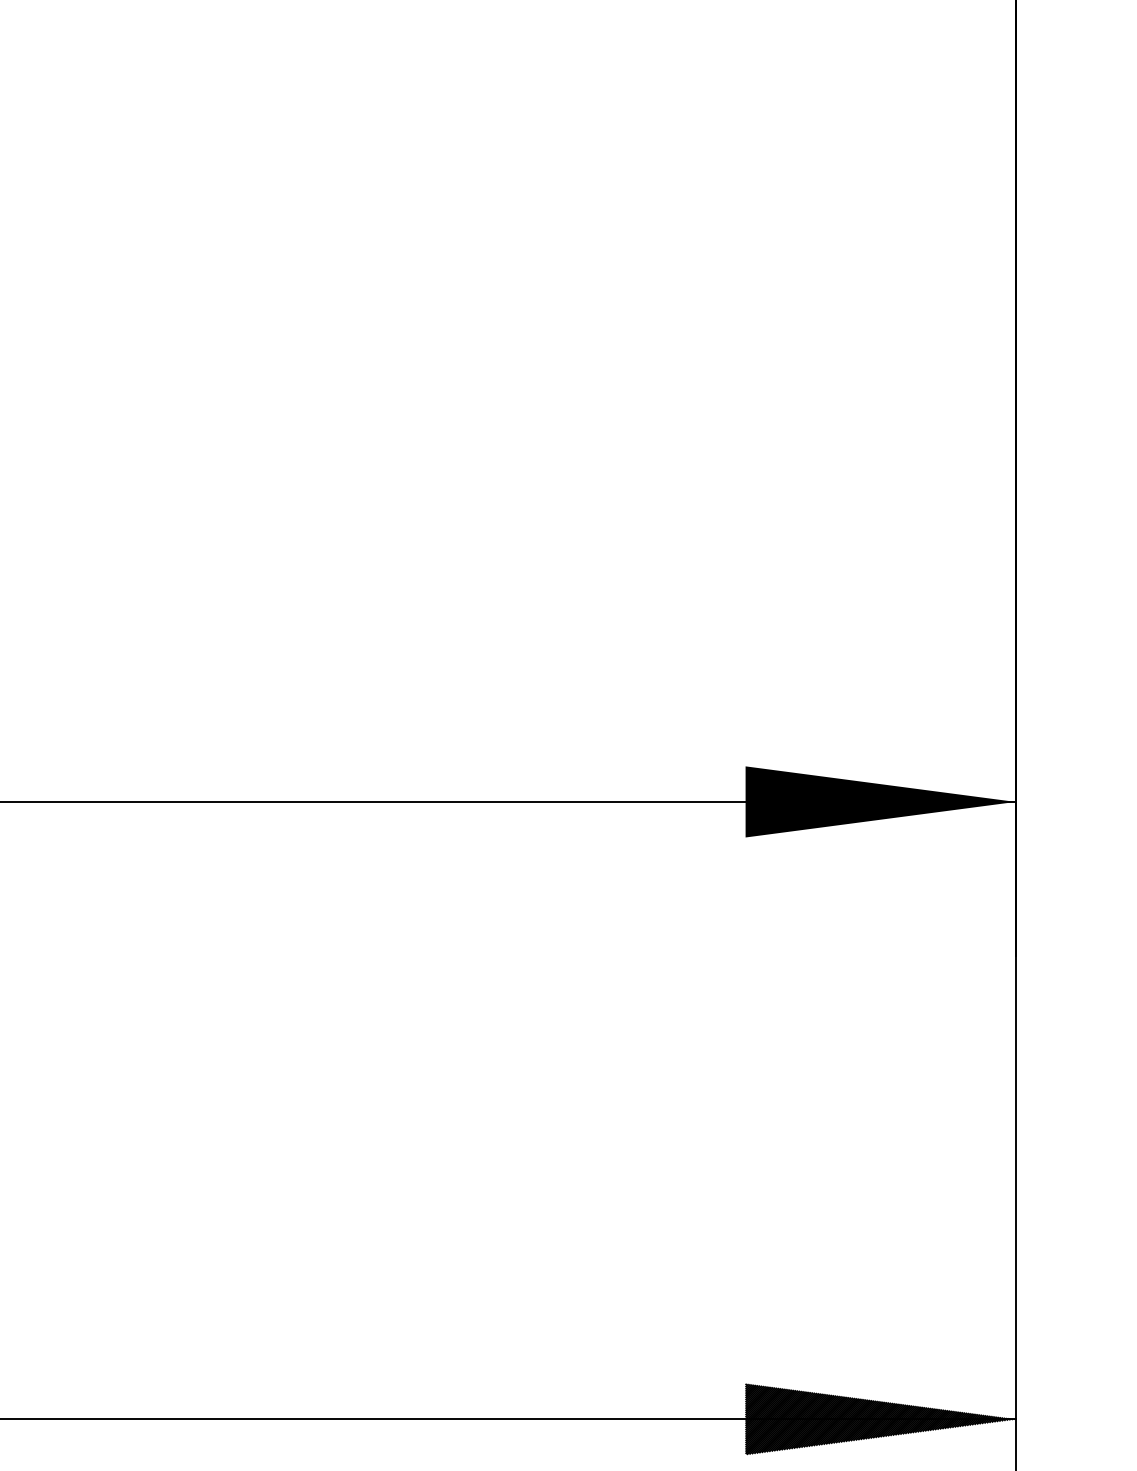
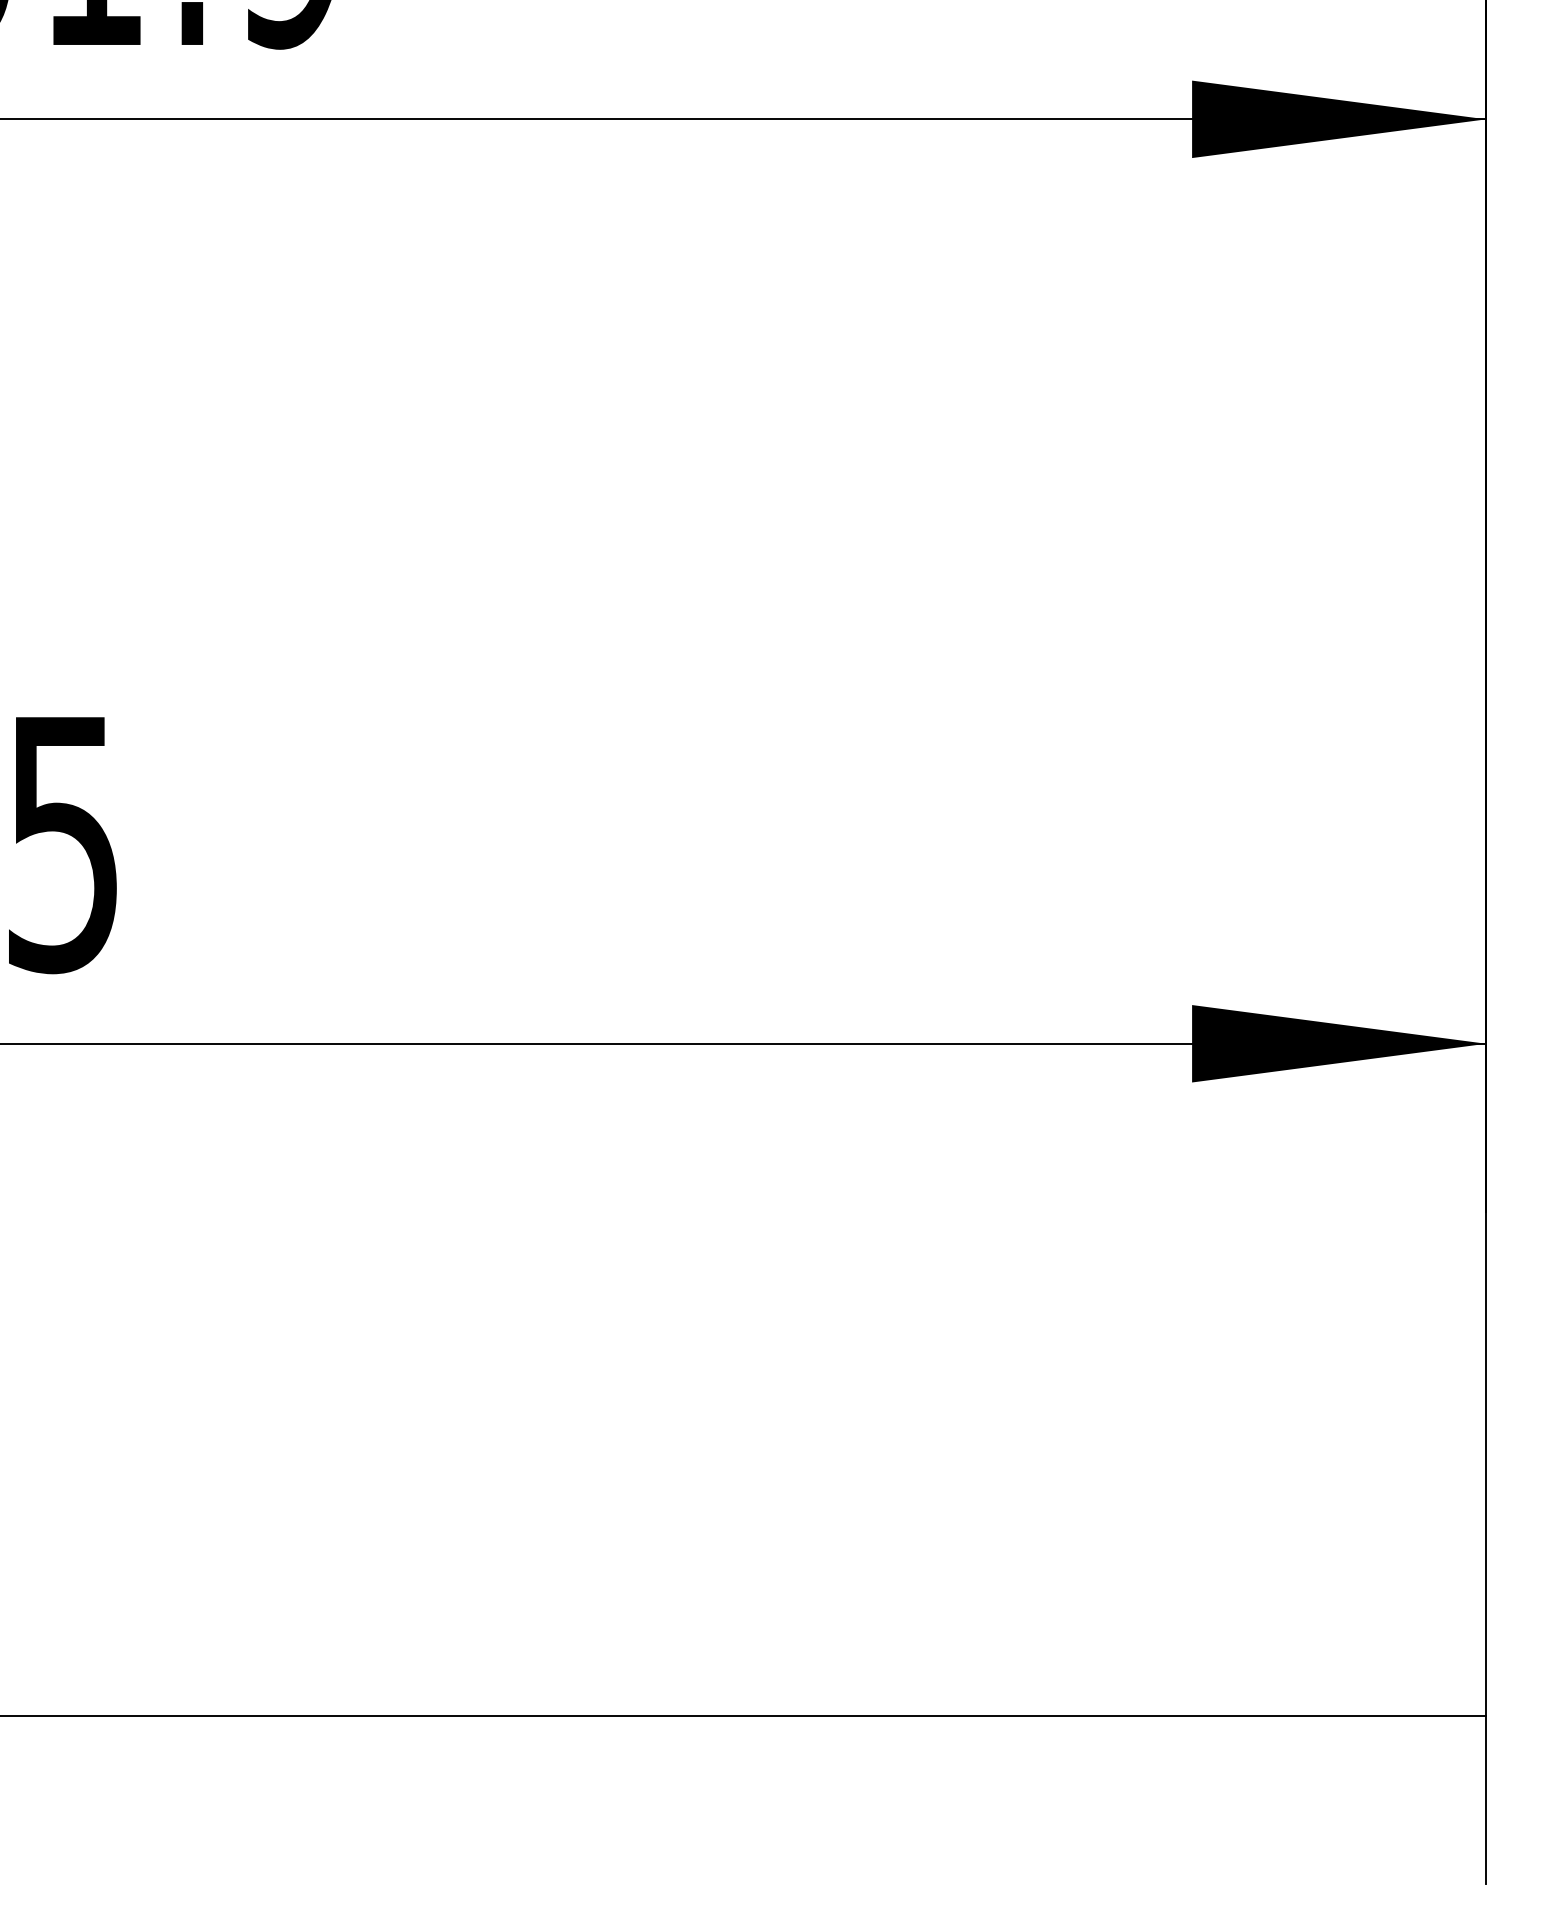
hatch: (880, 1418) -> (1338, 1715), removed

